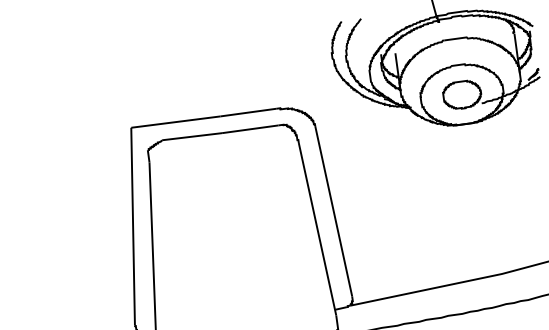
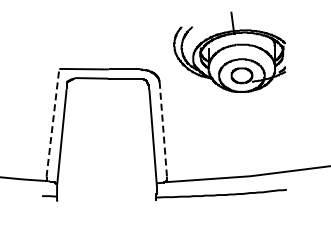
line: (334, 211) -> (163, 129), solid -> dashed
line: (132, 225) -> (52, 122), solid -> dashed

